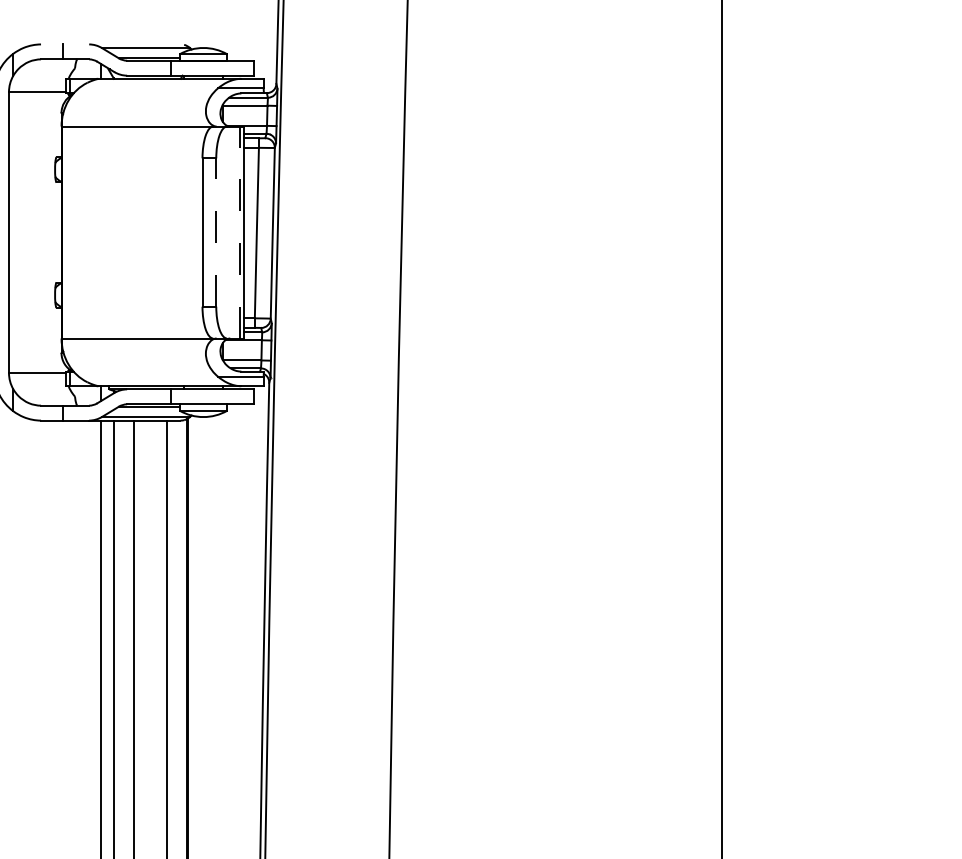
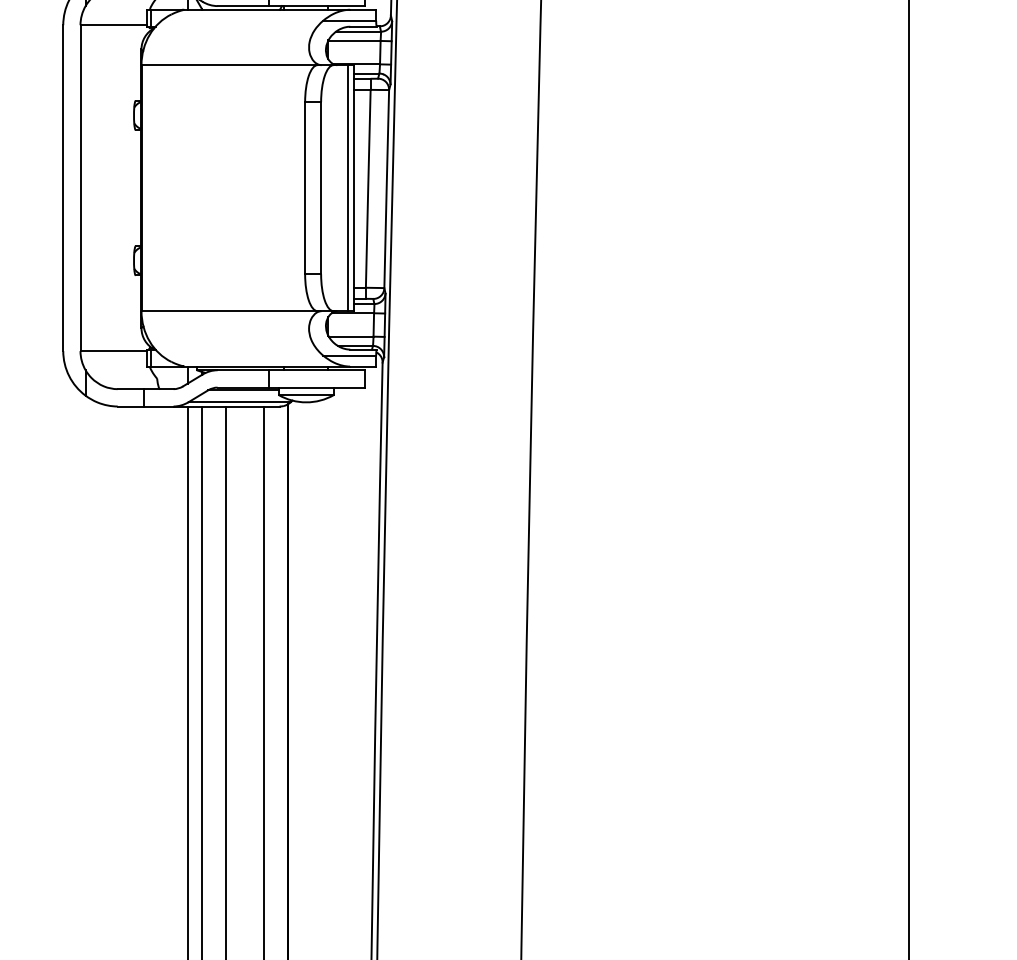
line: (216, 232) -> (321, 188), dashed -> solid
line: (239, 232) -> (348, 188), dashed -> solid

